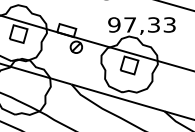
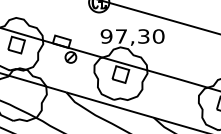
text: (169, 24) -> (158, 36), 97,33 -> 97,30

